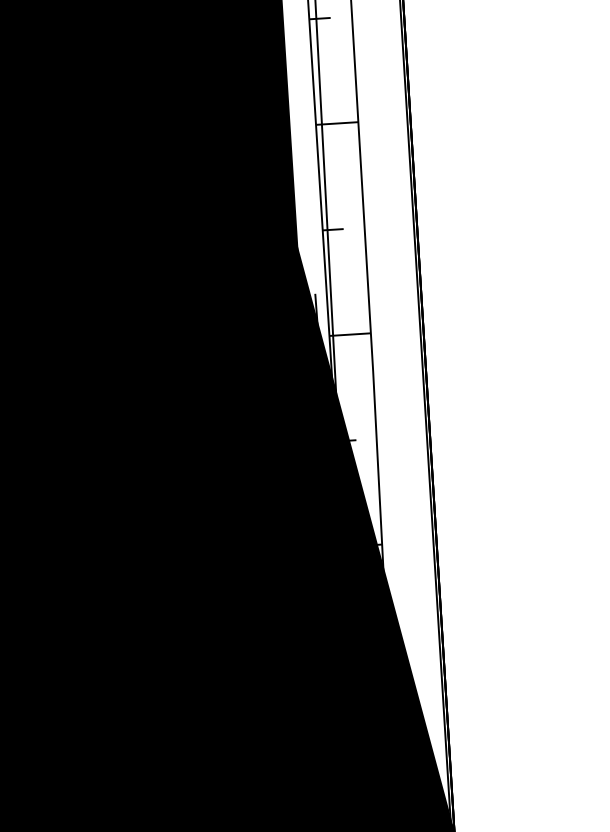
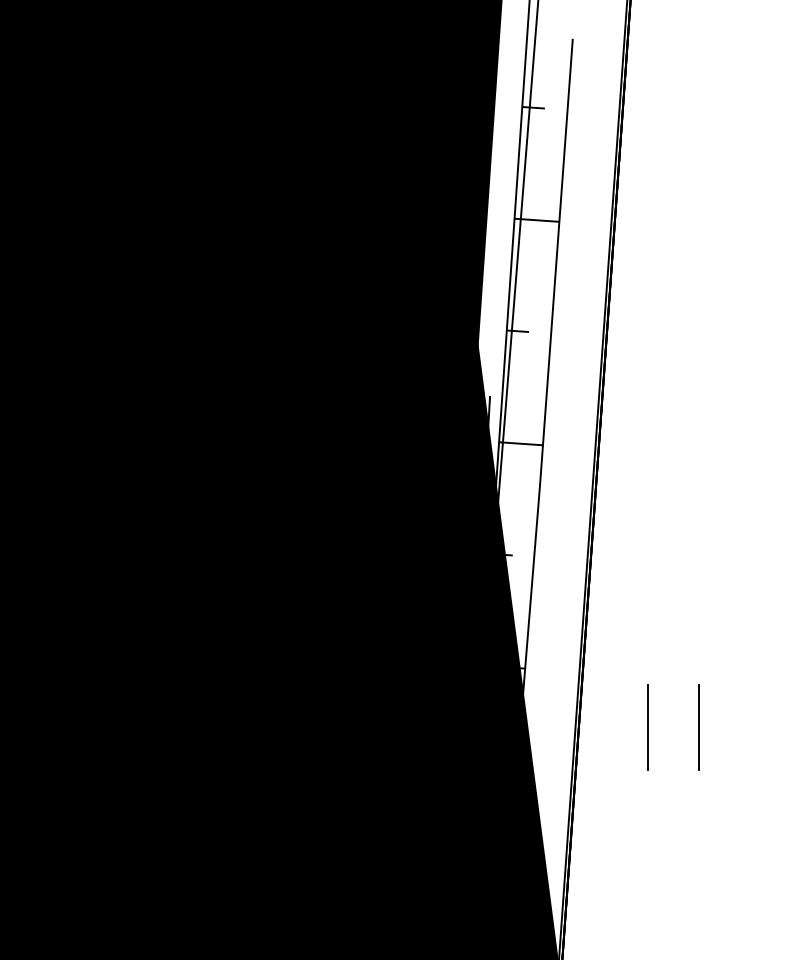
line: (551, 577) -> (698, 726), added
line: (503, 584) -> (647, 727), added

